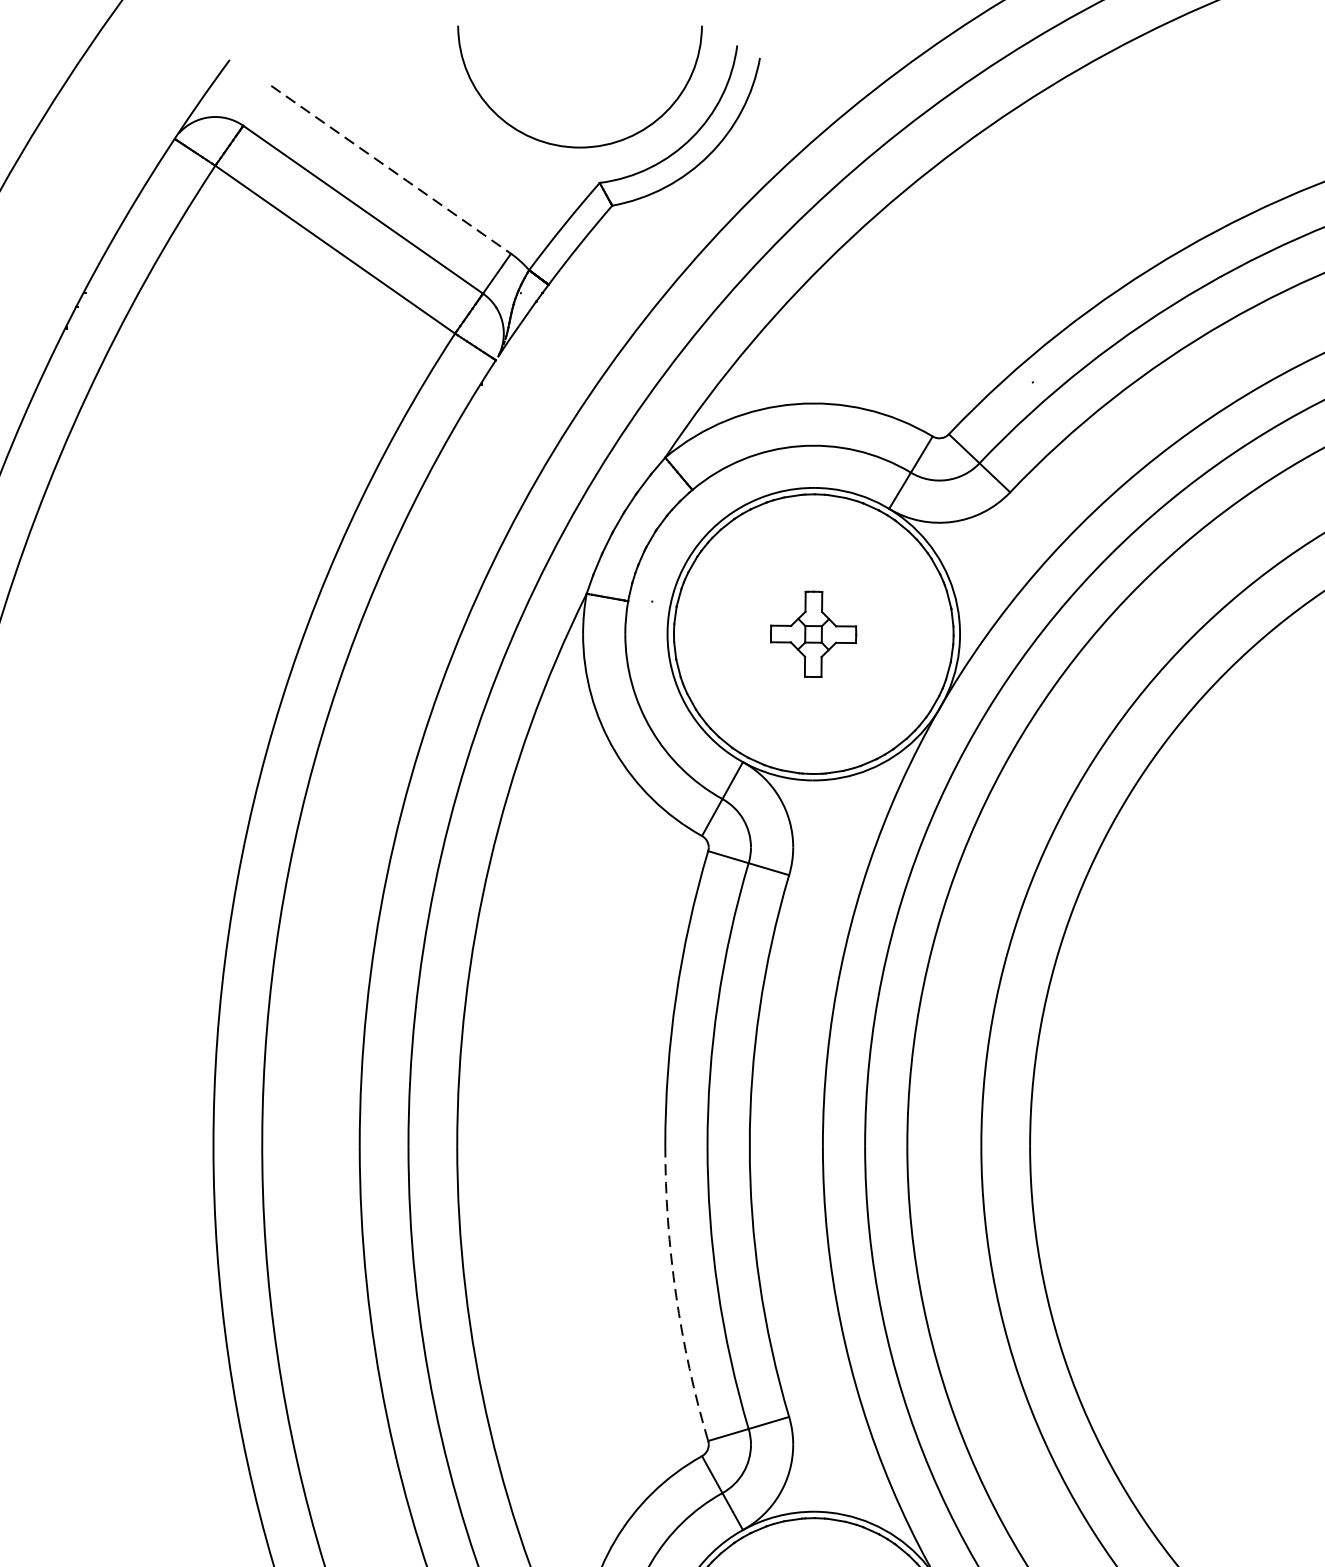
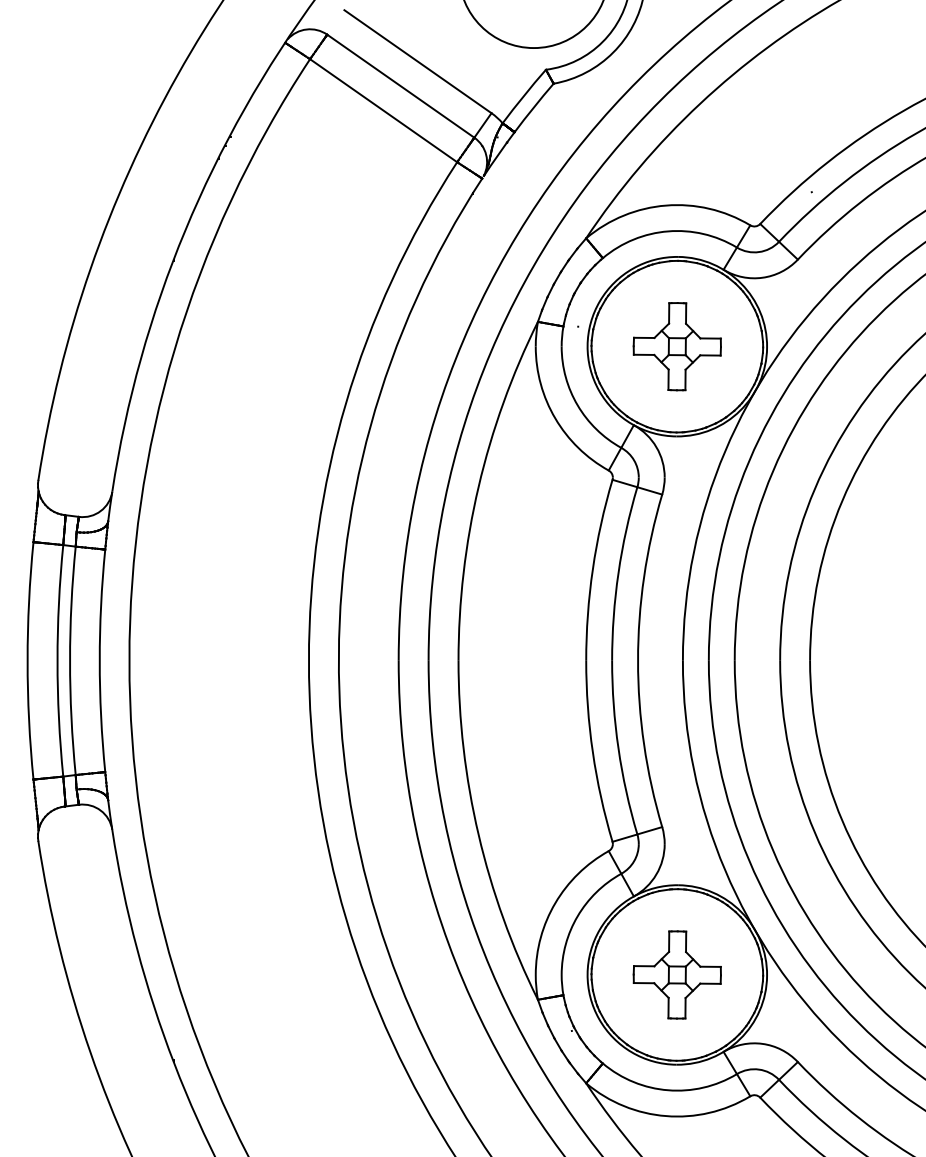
line: (390, 169) -> (417, 61), dashed -> solid
part: (812, 633) -> (676, 346), size x1.67
arc: (675, 1295) -> (592, 752), dashed -> solid

